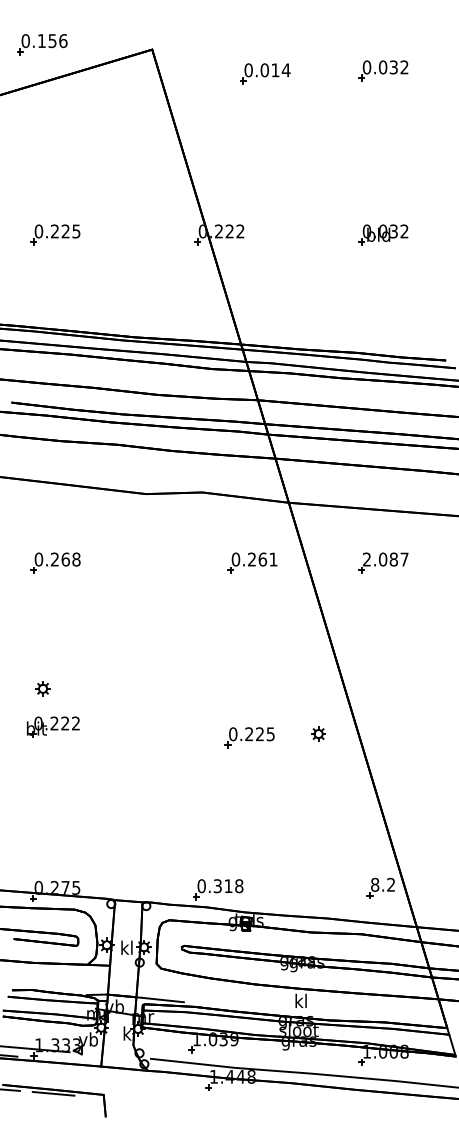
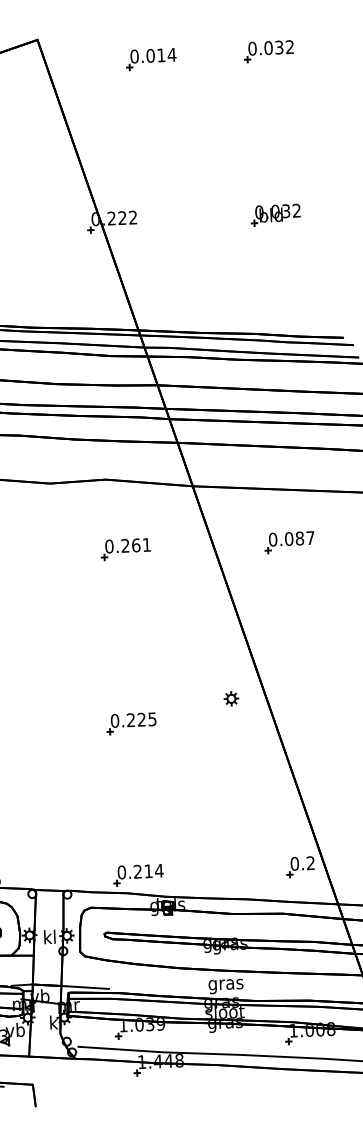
text: (366, 559) -> (272, 539), 2.087 -> 0.087
part: (252, 562) -> (126, 548), moved
part: (318, 733) -> (231, 698), moved
part: (249, 737) -> (131, 723), moved
text: (375, 884) -> (295, 863), 8.2 -> 0.2
text: (228, 886) -> (148, 871), 0.318 -> 0.214
text: (300, 1002) -> (225, 984), kl -> gras

